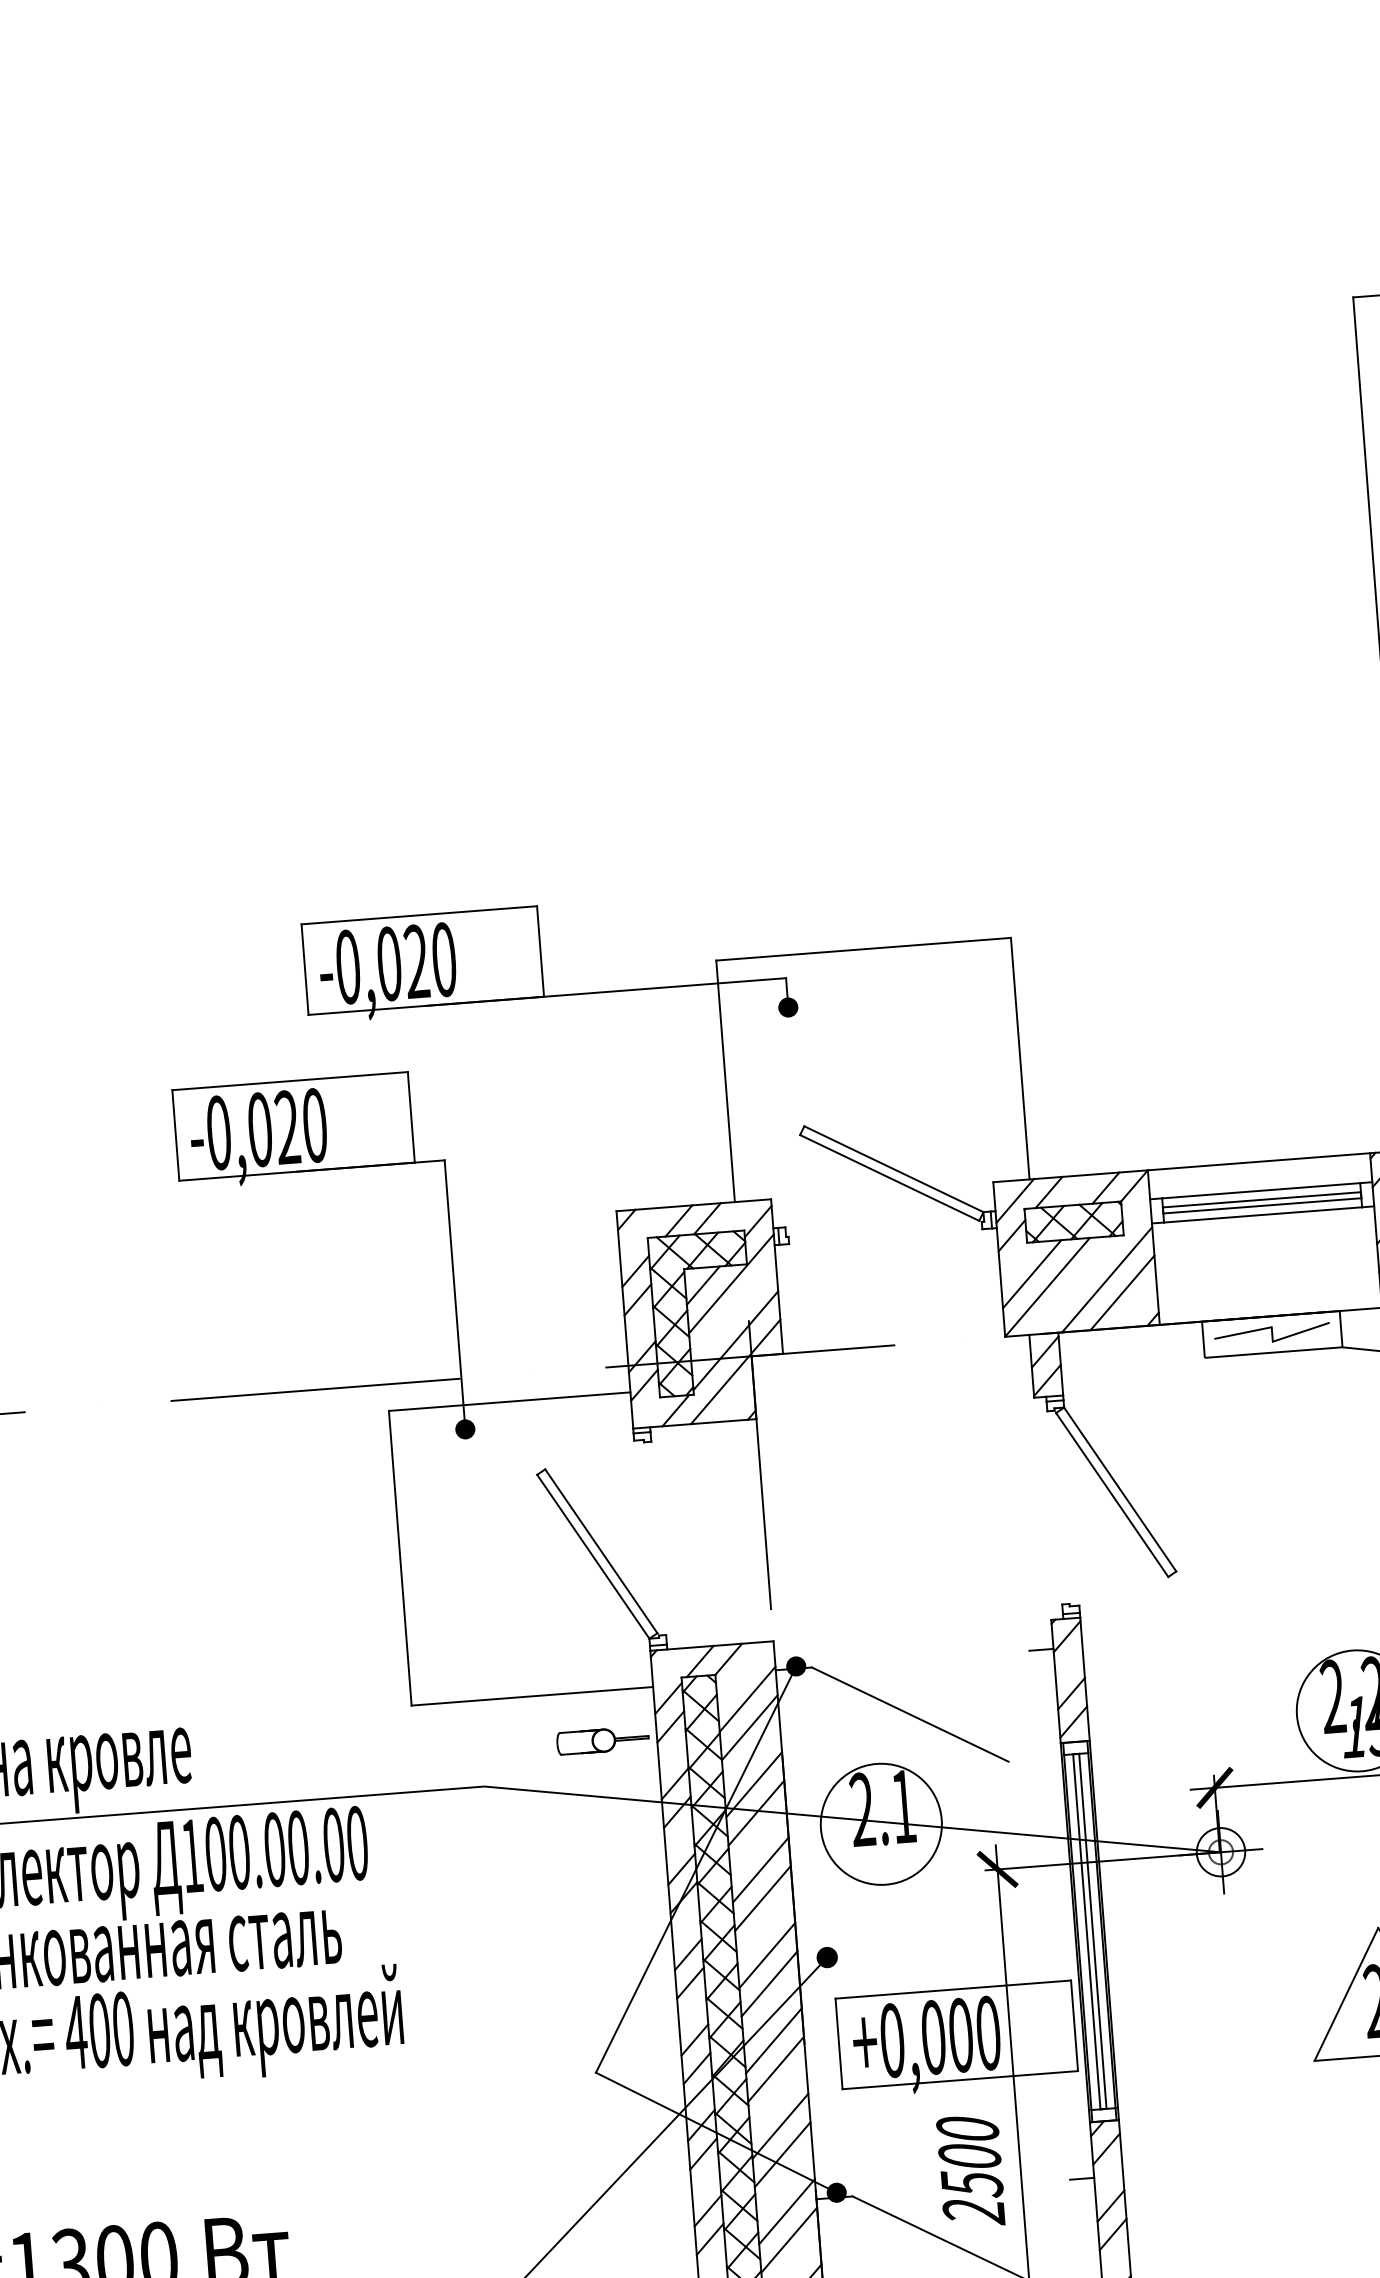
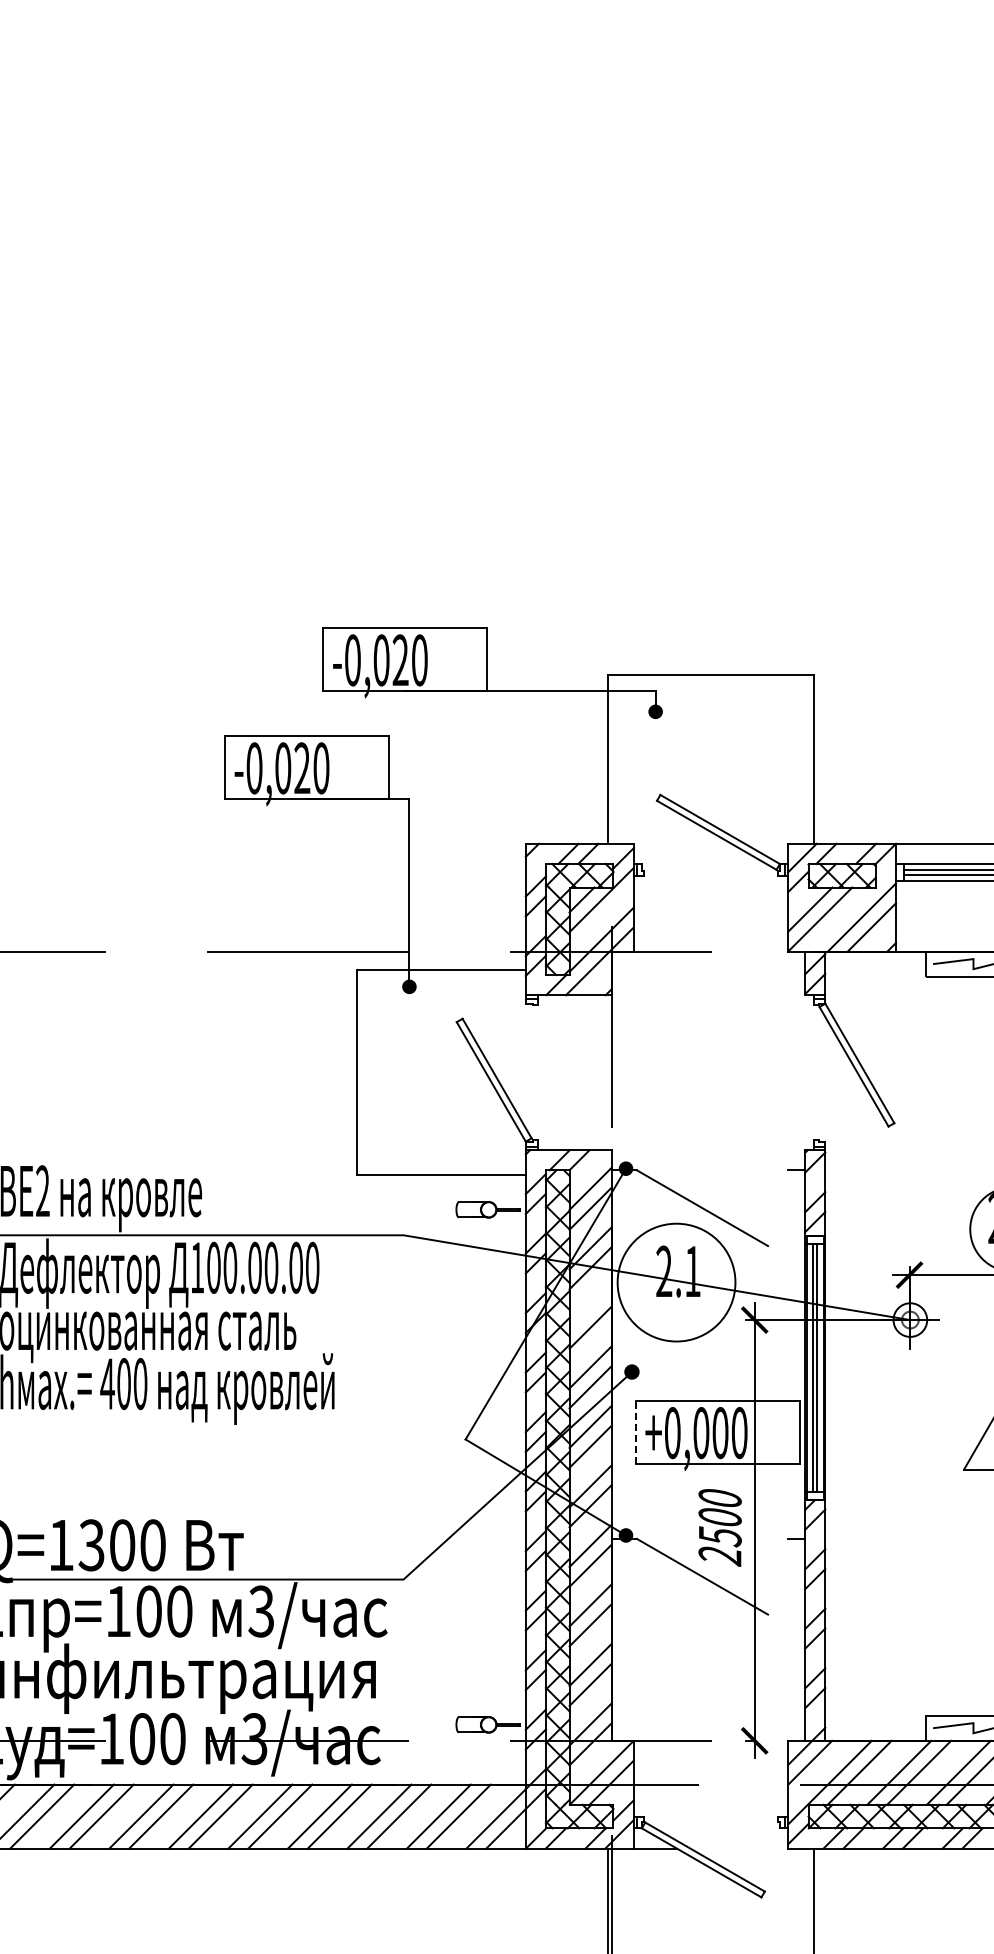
circle: (881, 1824) -> (676, 1282), size x1.4
line: (760, 1869) -> (590, 1307), removed
line: (838, 2043) -> (635, 1432), solid -> dashed

